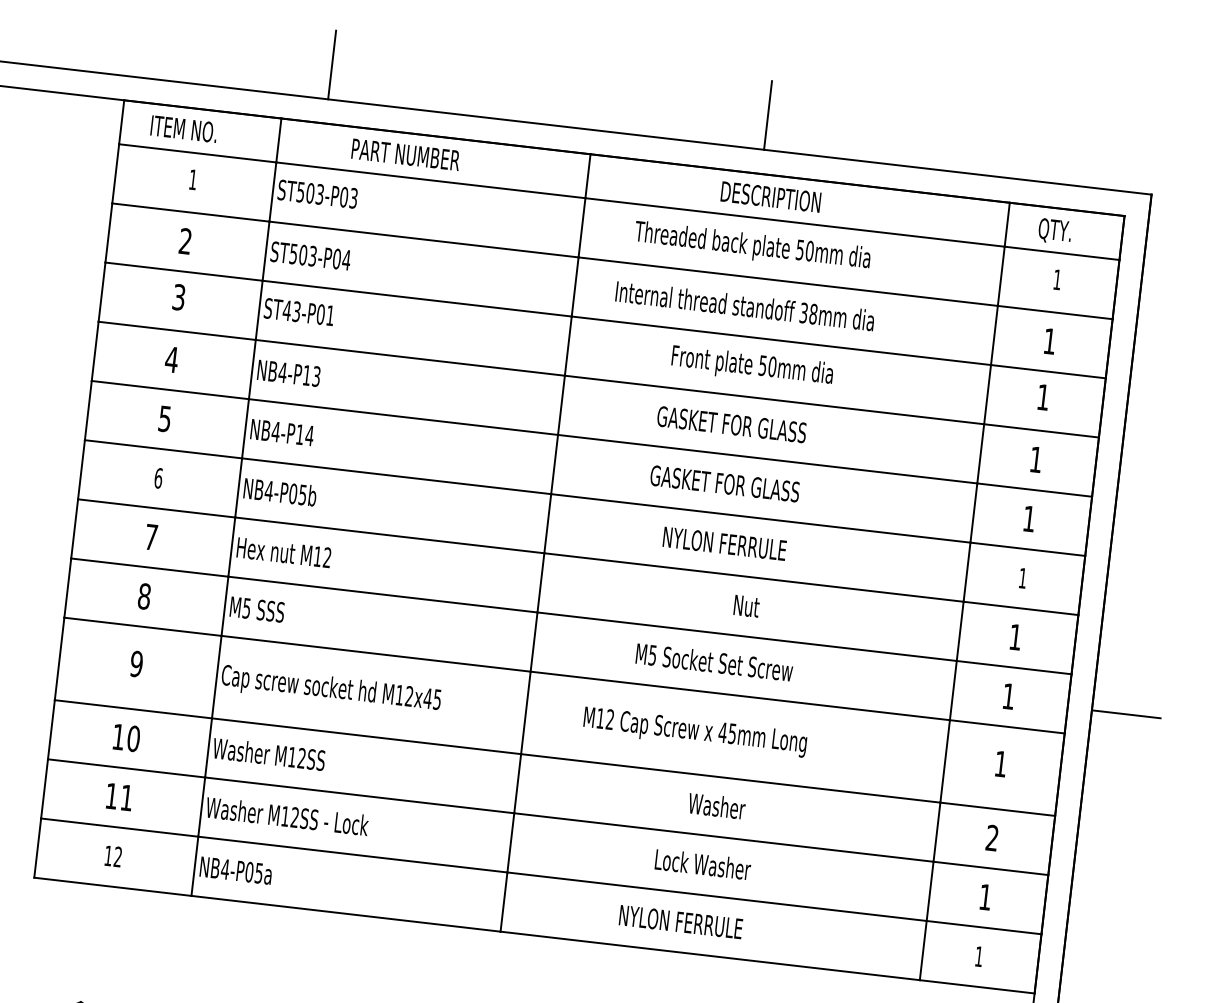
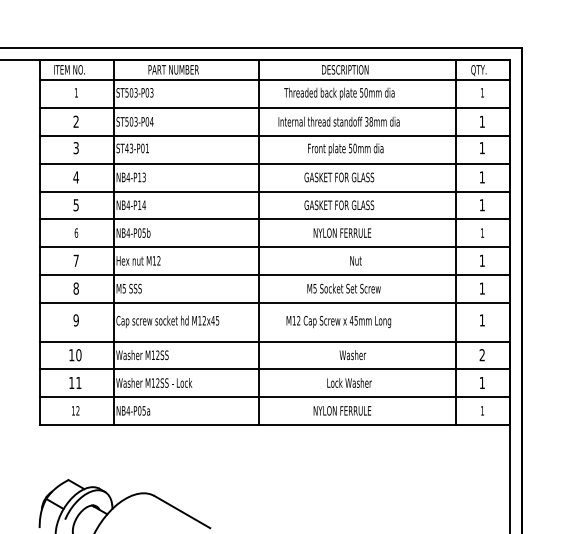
line: (331, 65) -> (134, 32), removed
line: (767, 116) -> (339, 32), removed
line: (1125, 714) -> (537, 290), removed

